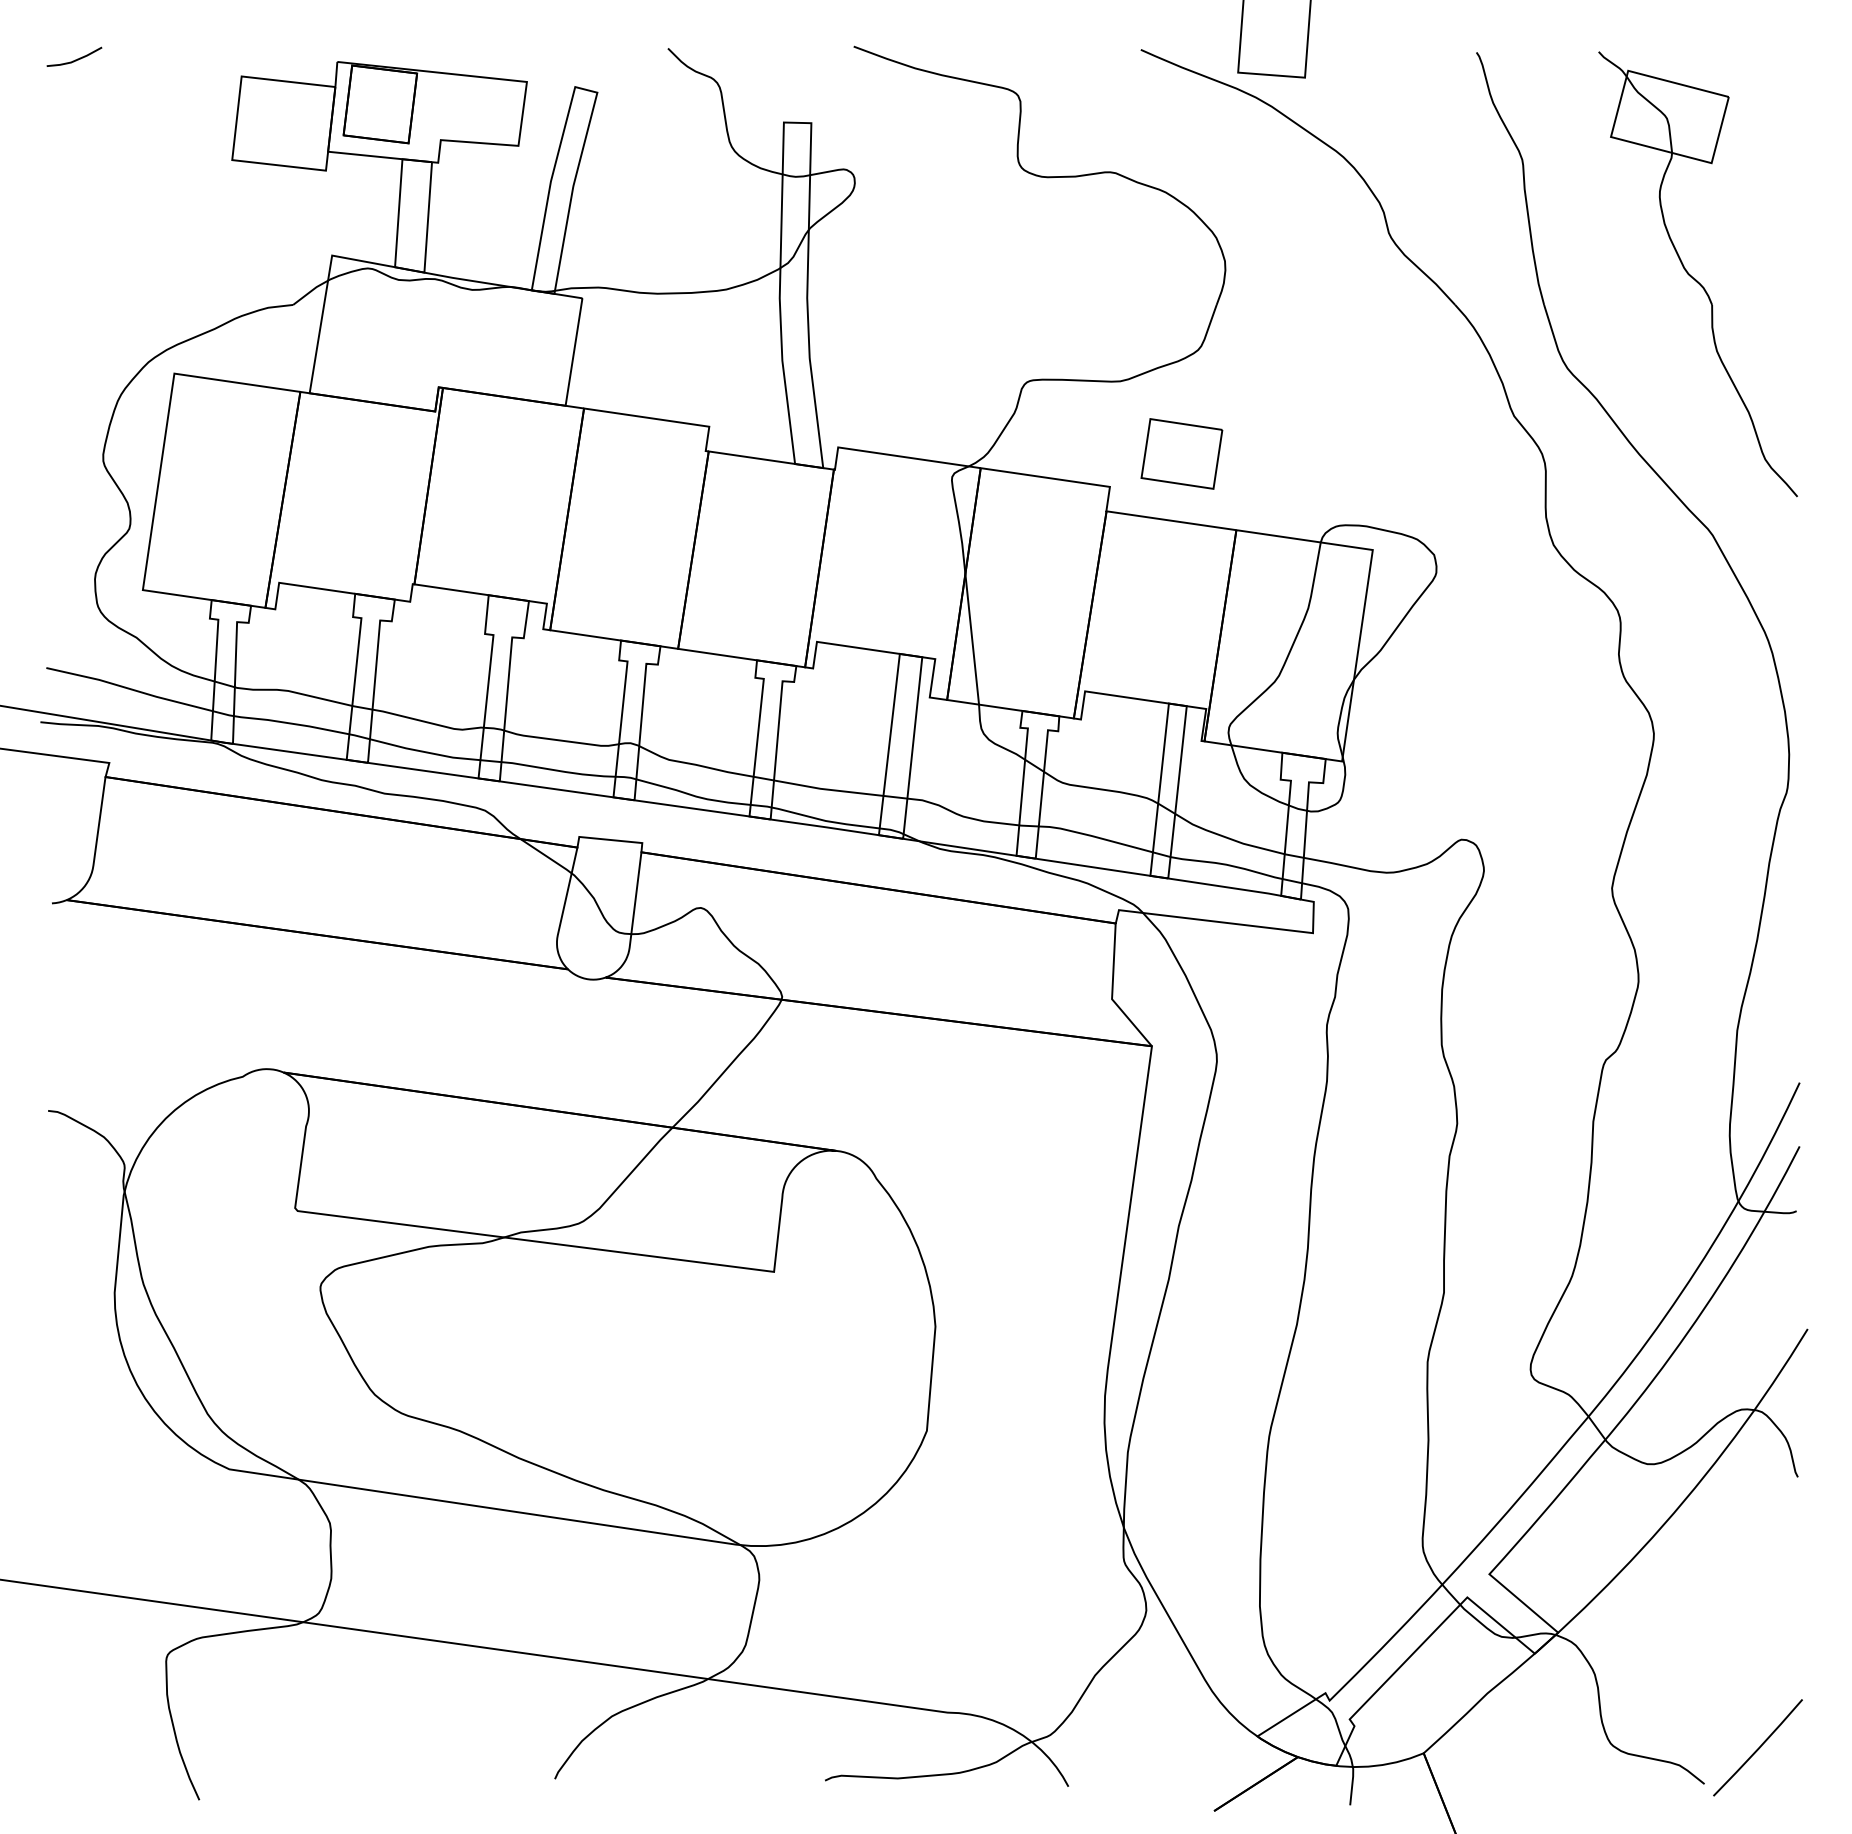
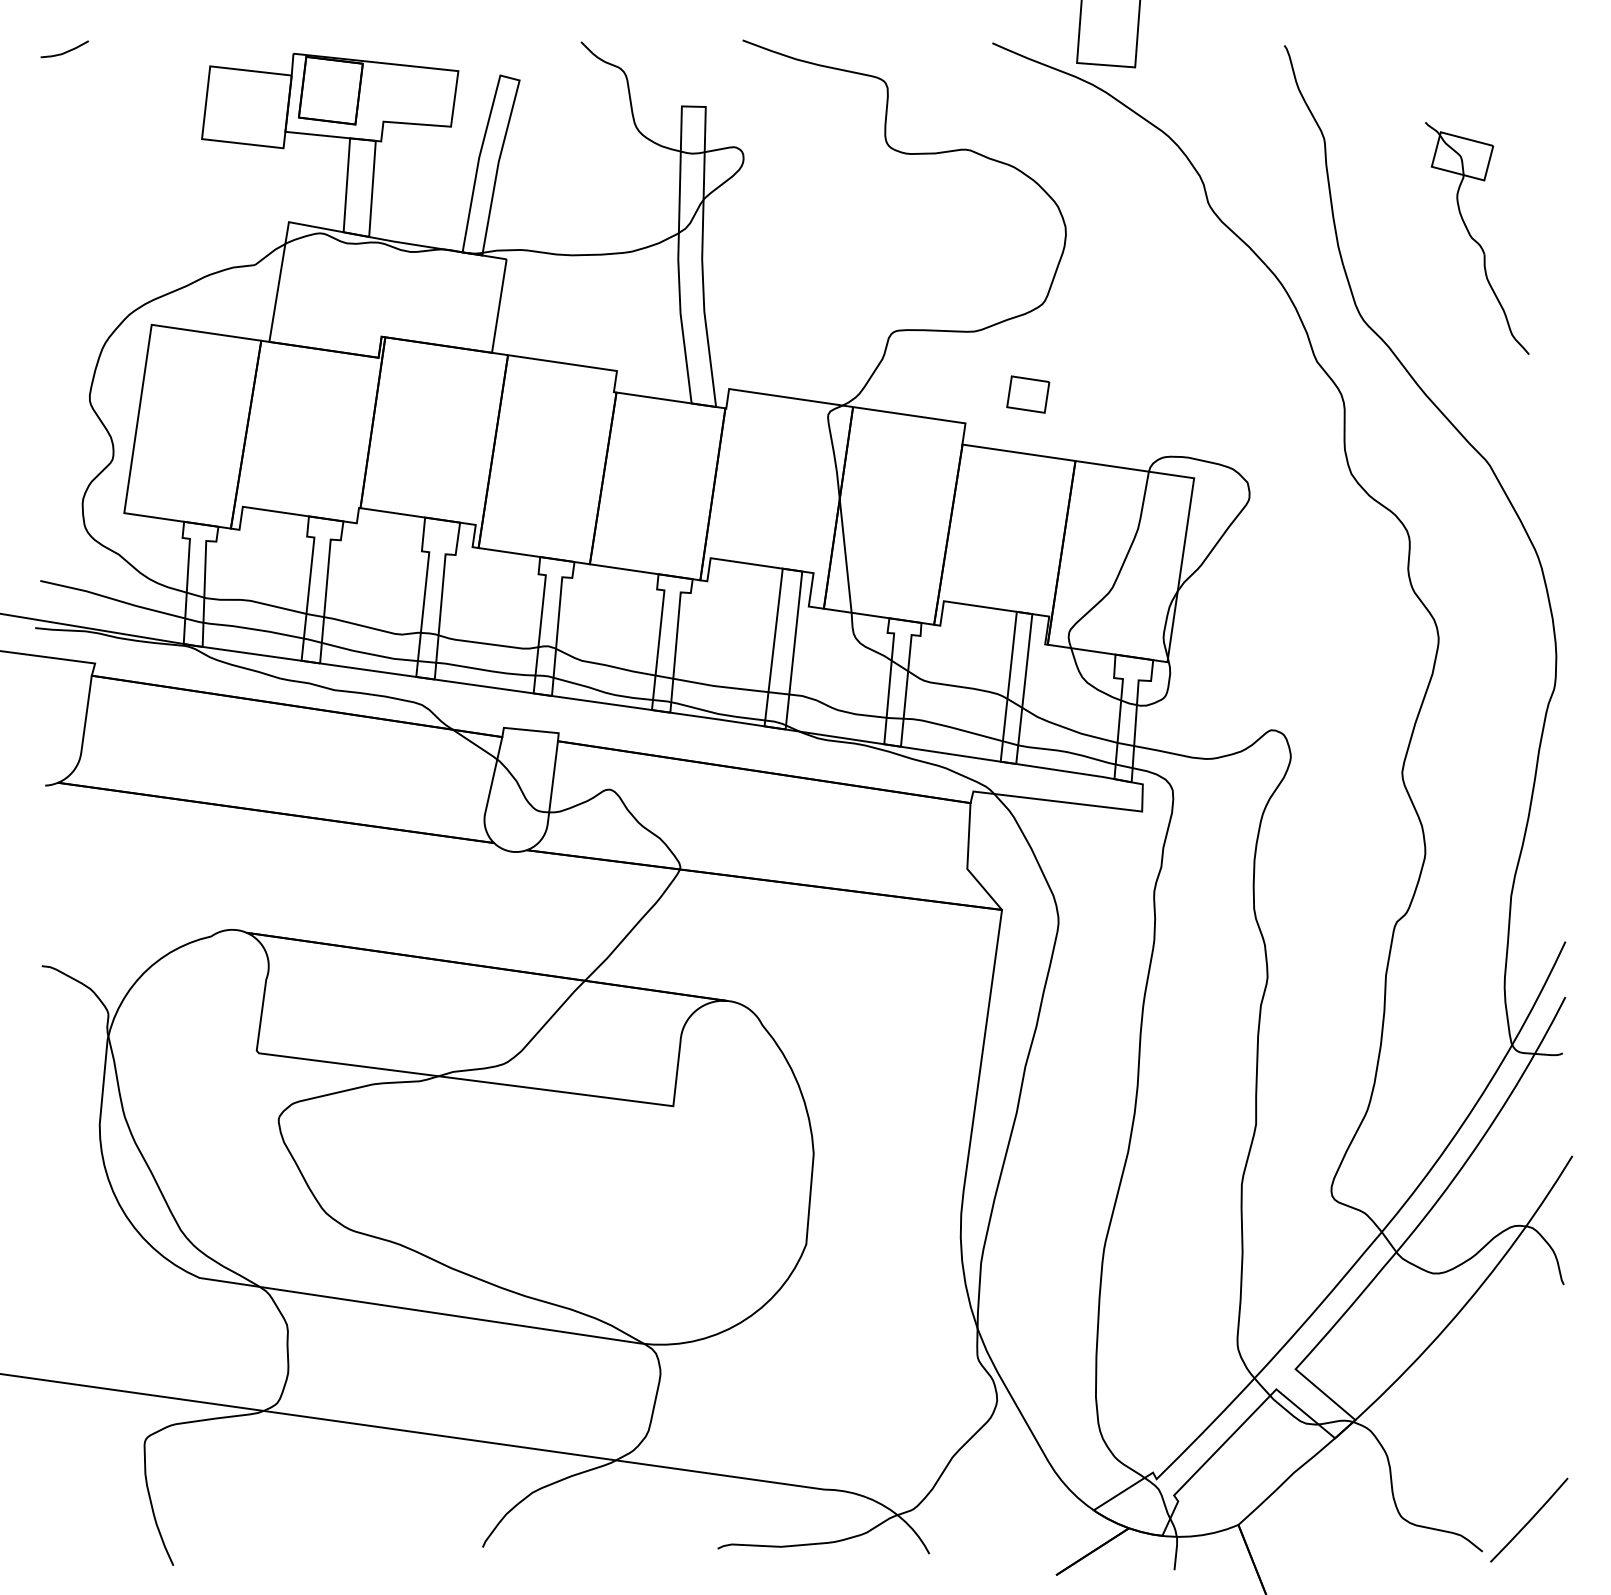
part: (1698, 274) -> (1477, 238), size x0.6
part: (1182, 453) -> (1028, 394), size x0.6

